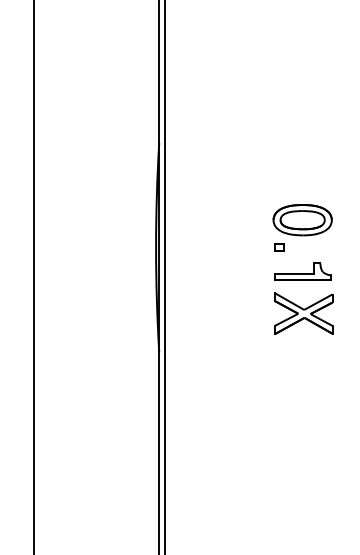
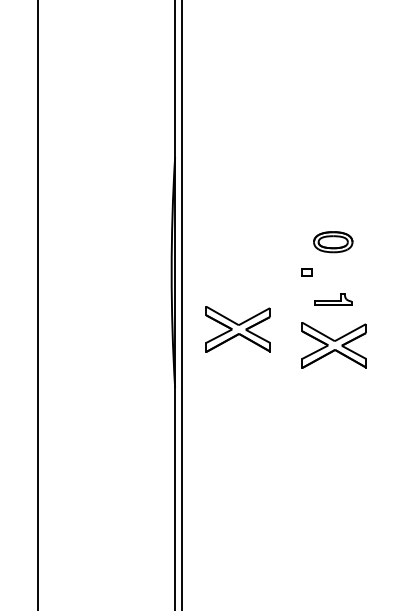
part: (303, 219) -> (333, 241), size x0.6
part: (302, 271) -> (332, 298), size x0.6
part: (215, 299) -> (237, 329), added

